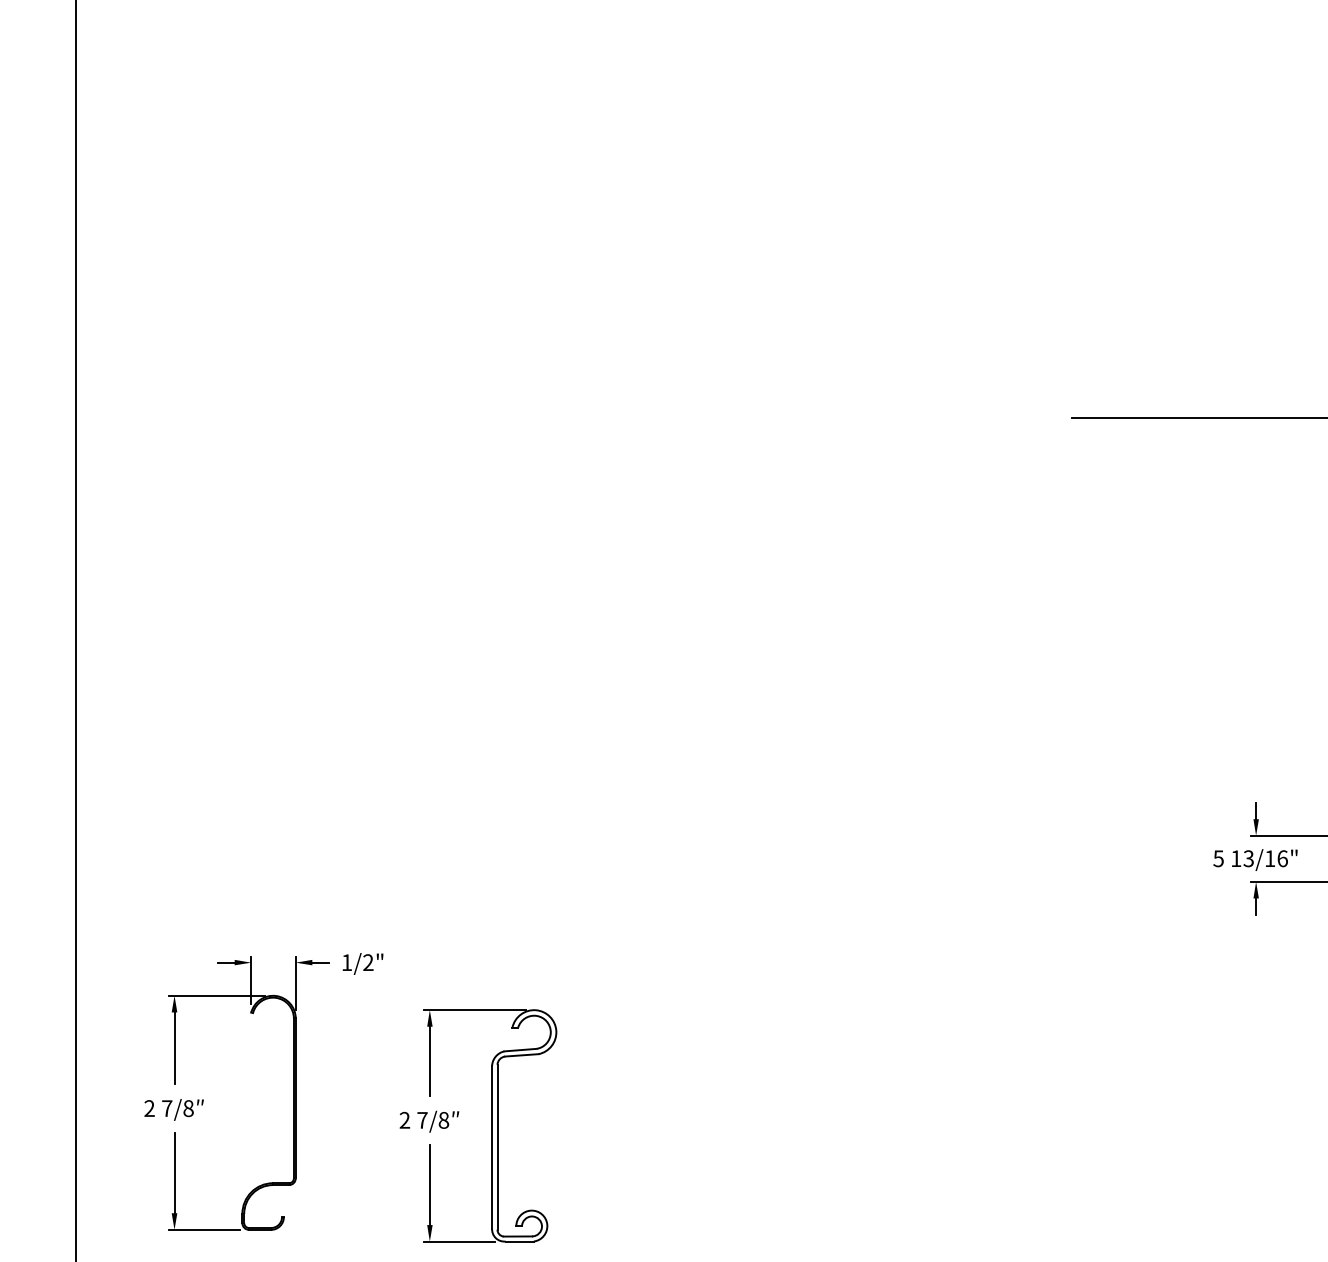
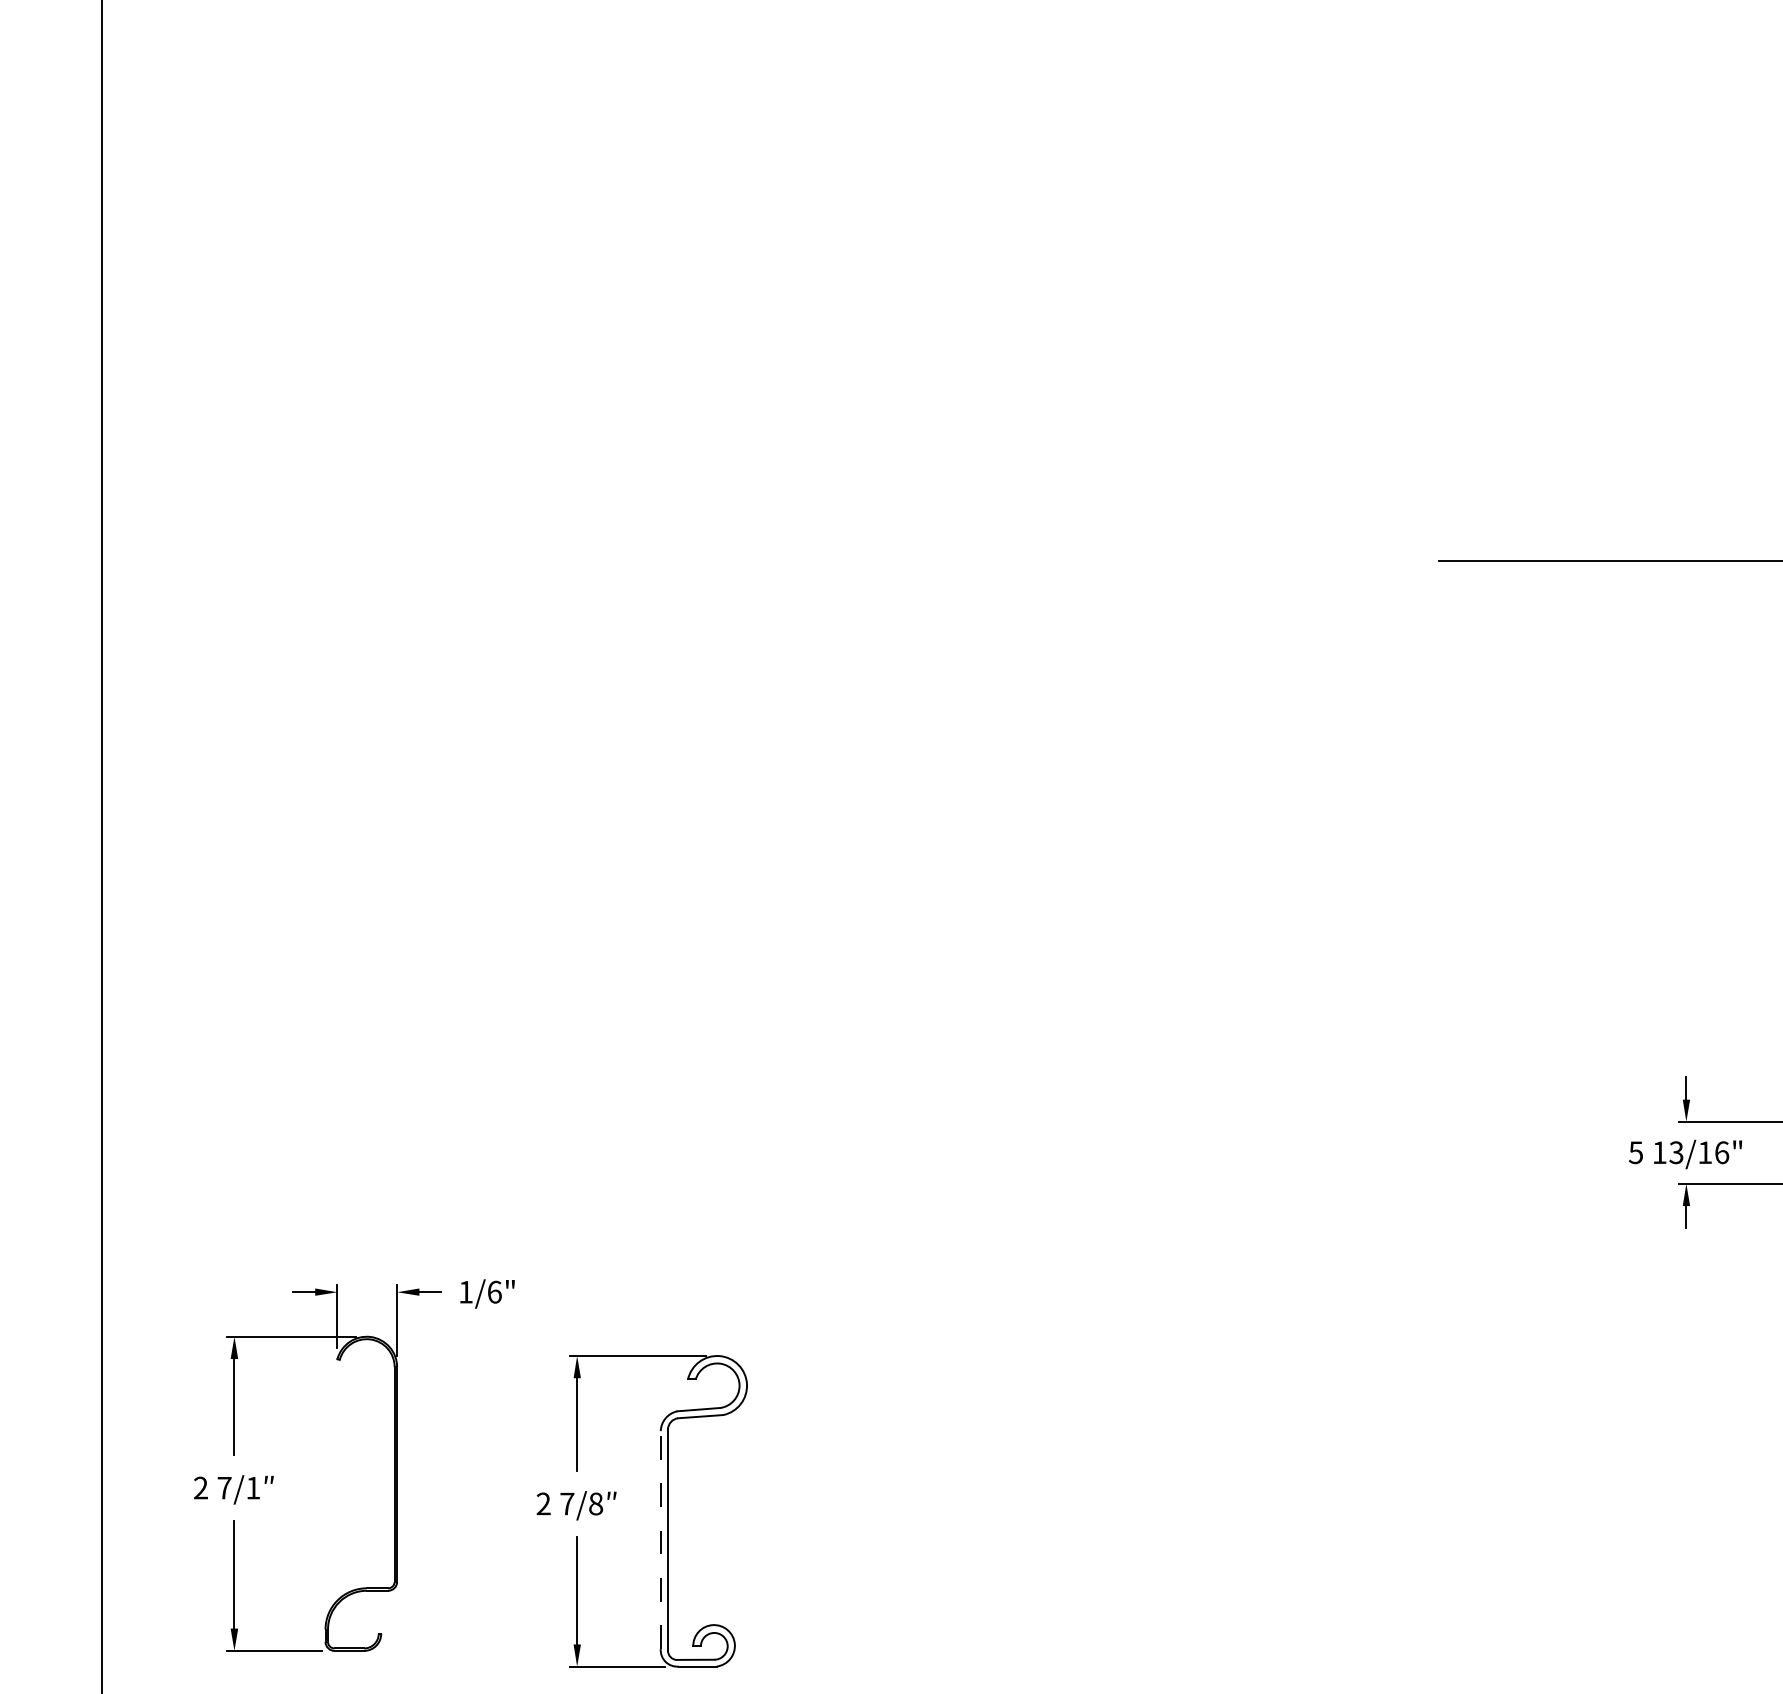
text: (368, 962) -> (494, 1292), 1/2" -> 1/6"
text: (188, 1108) -> (253, 1487), 7/8 -> 7/1
line: (492, 1146) -> (661, 1539), solid -> dashed

